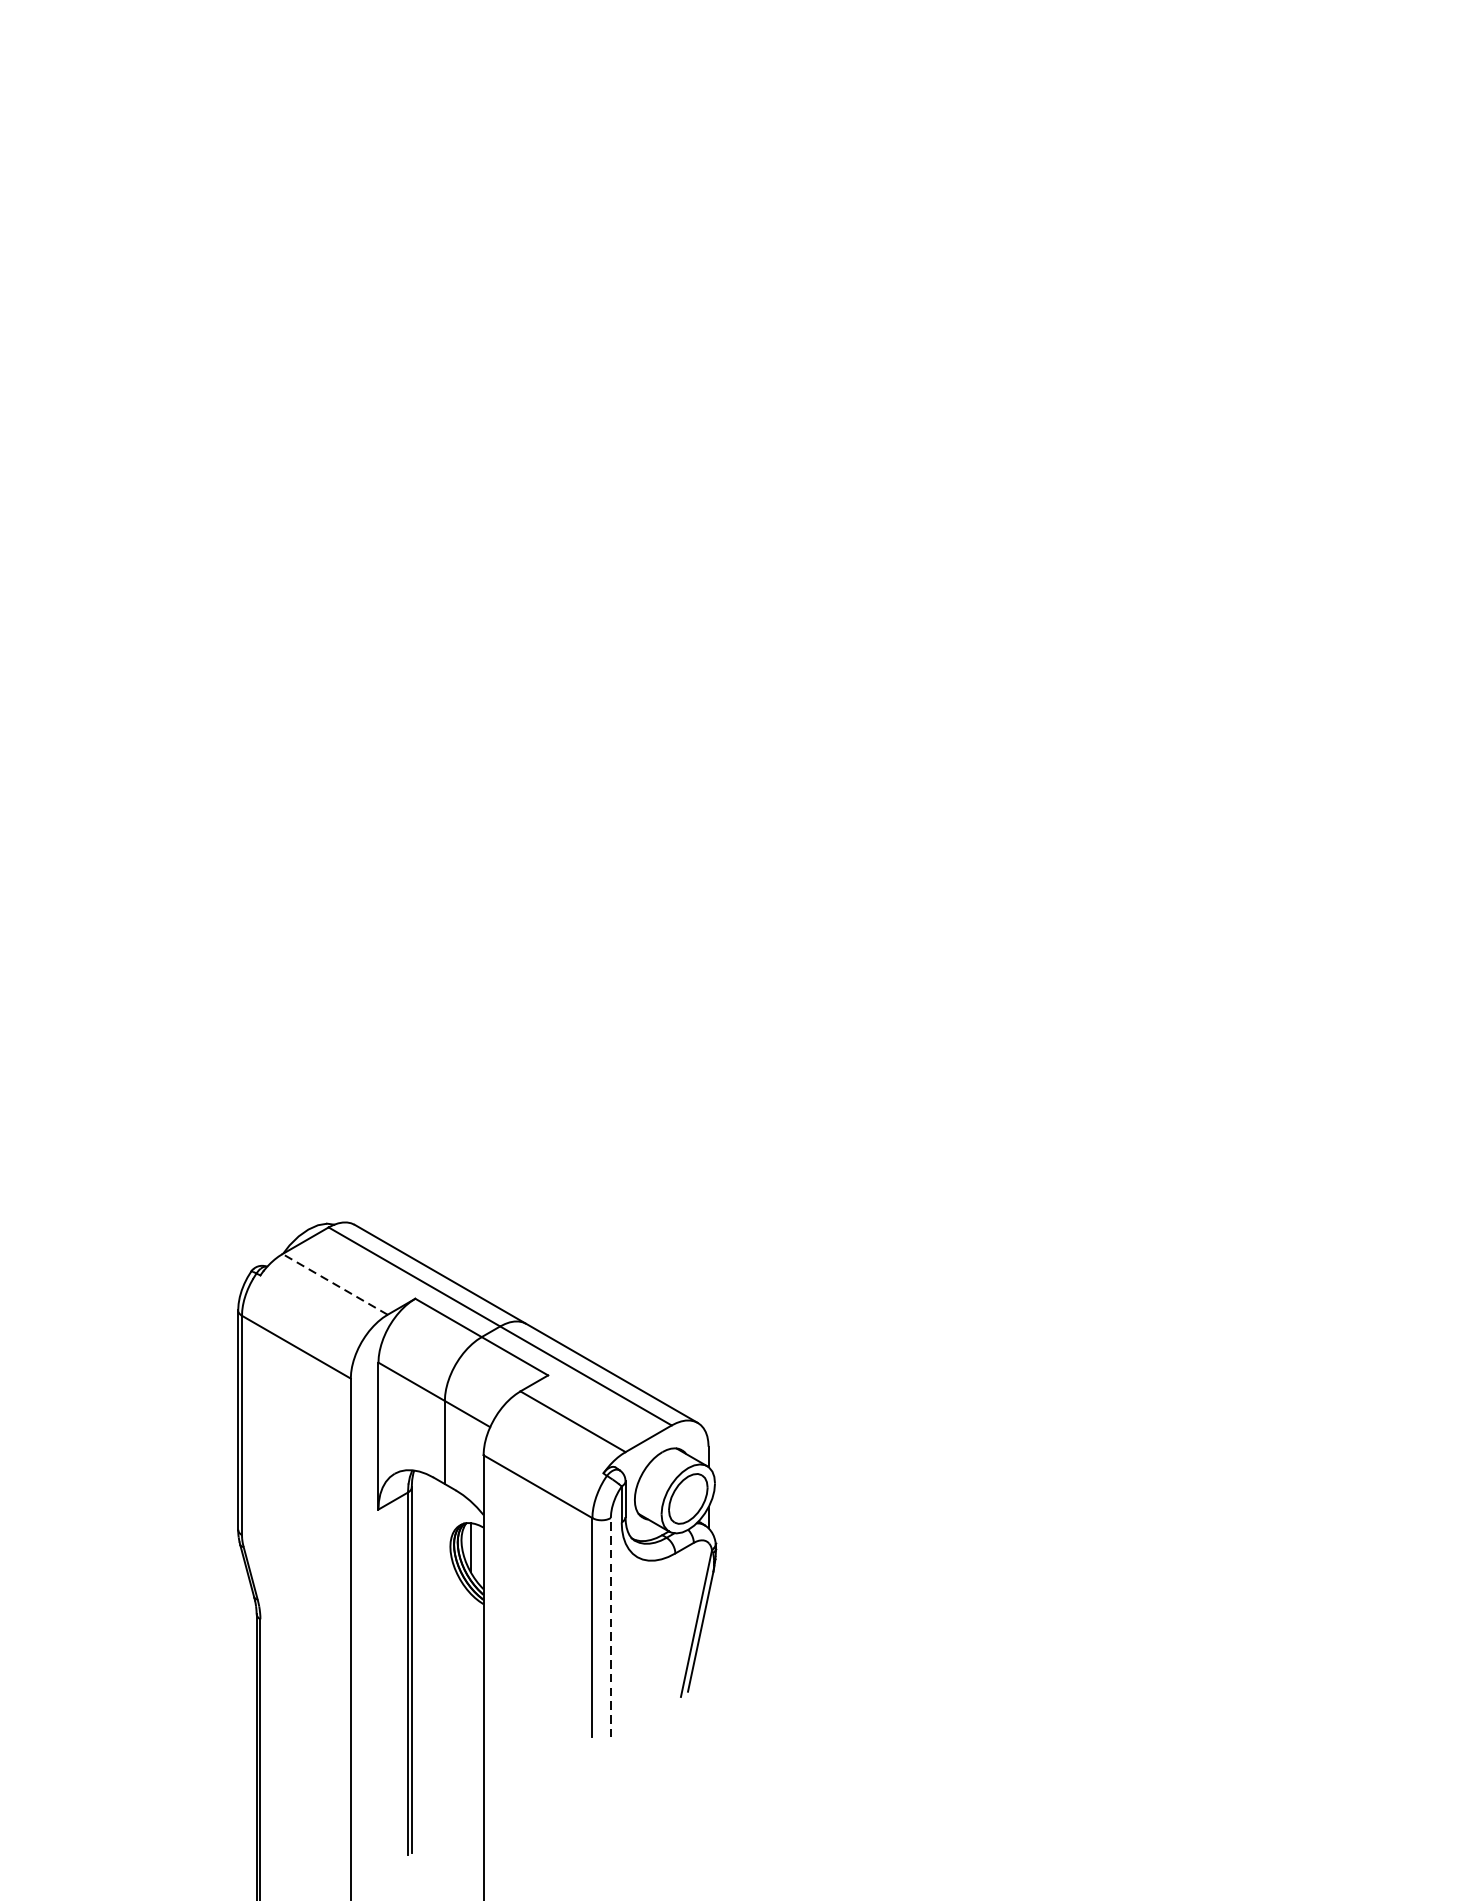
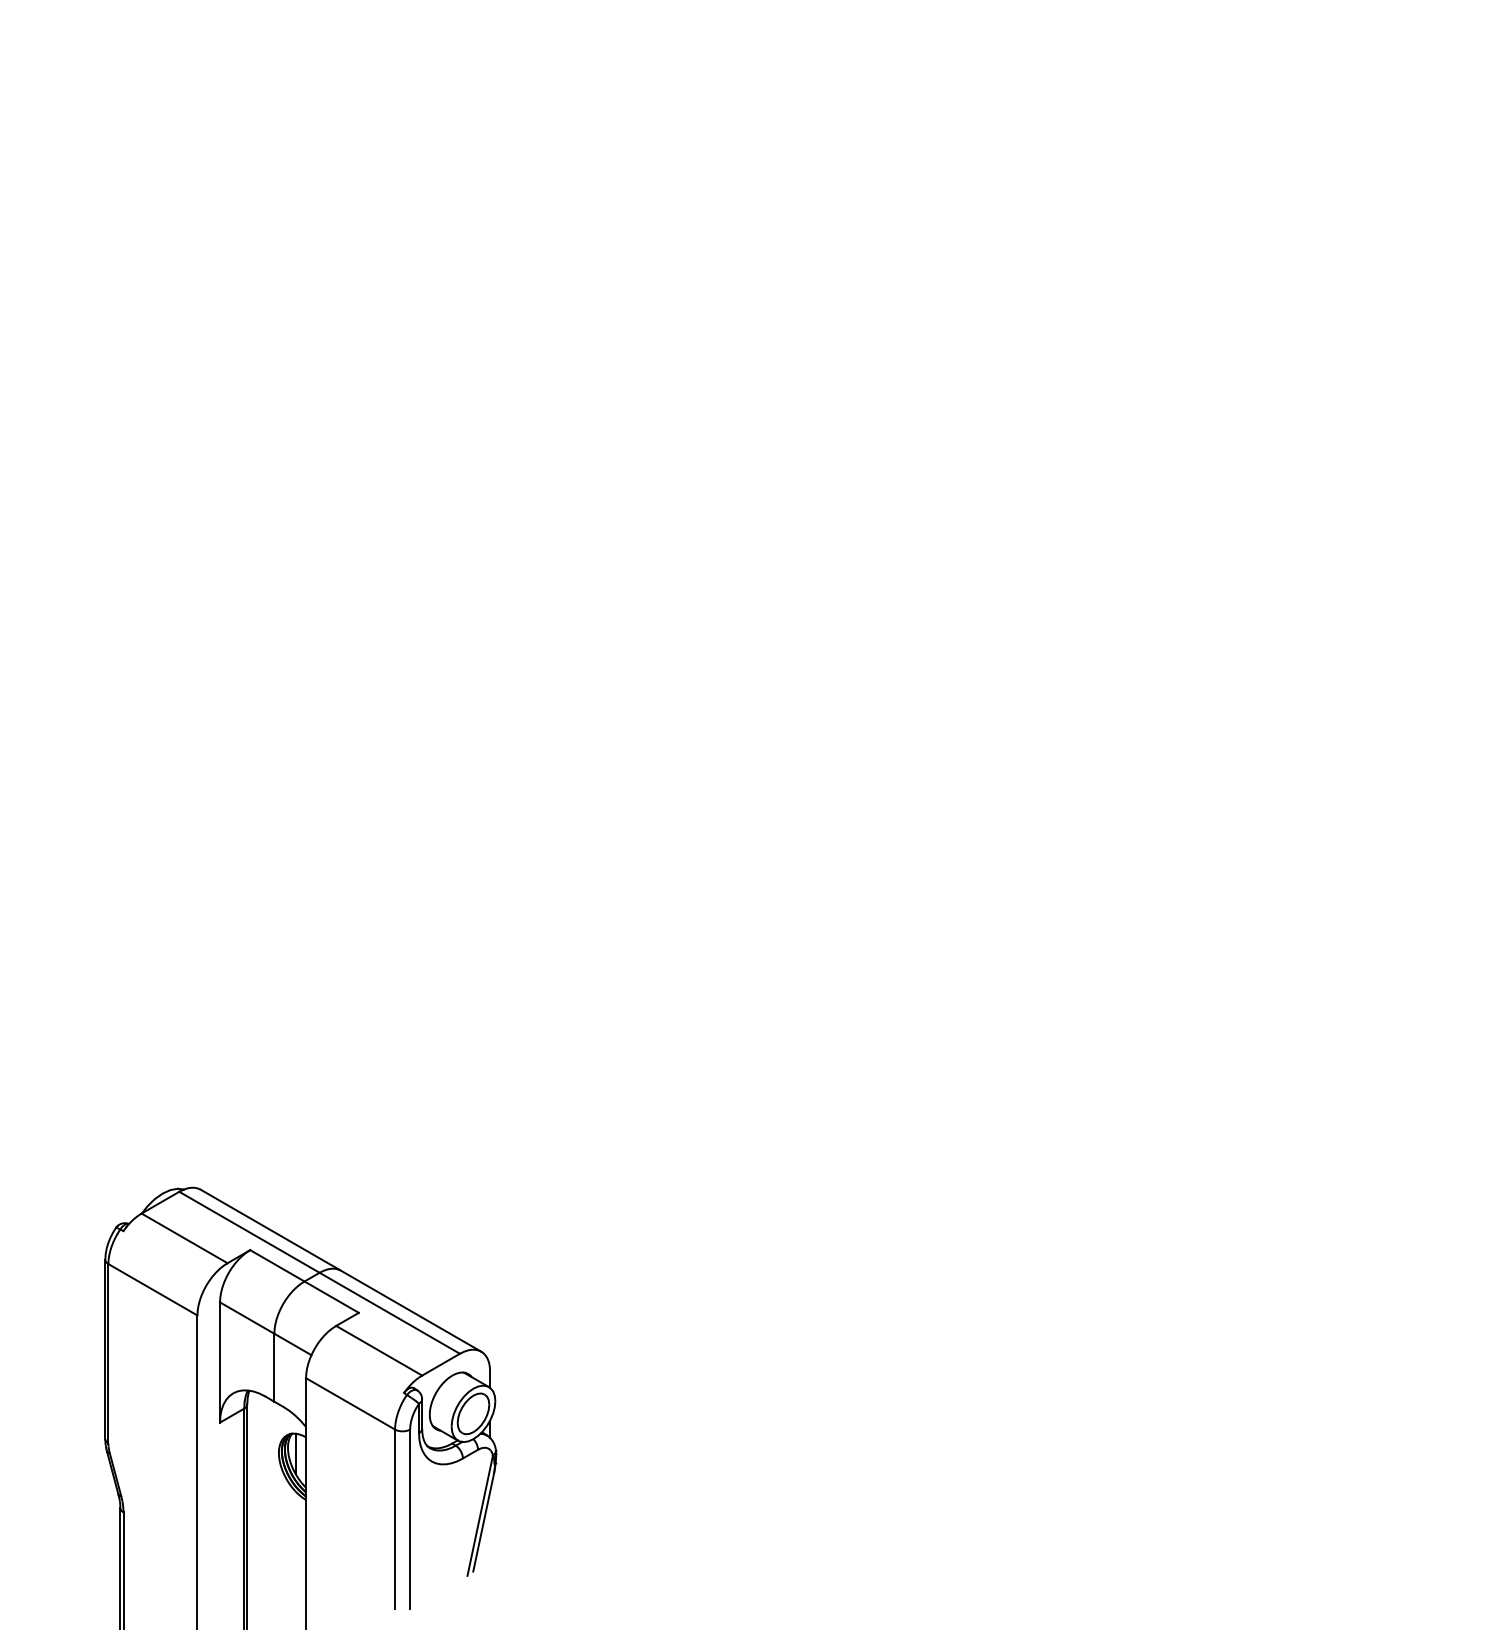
line: (334, 1284) -> (184, 1238), dashed -> solid
line: (611, 1628) -> (410, 1519), dashed -> solid

